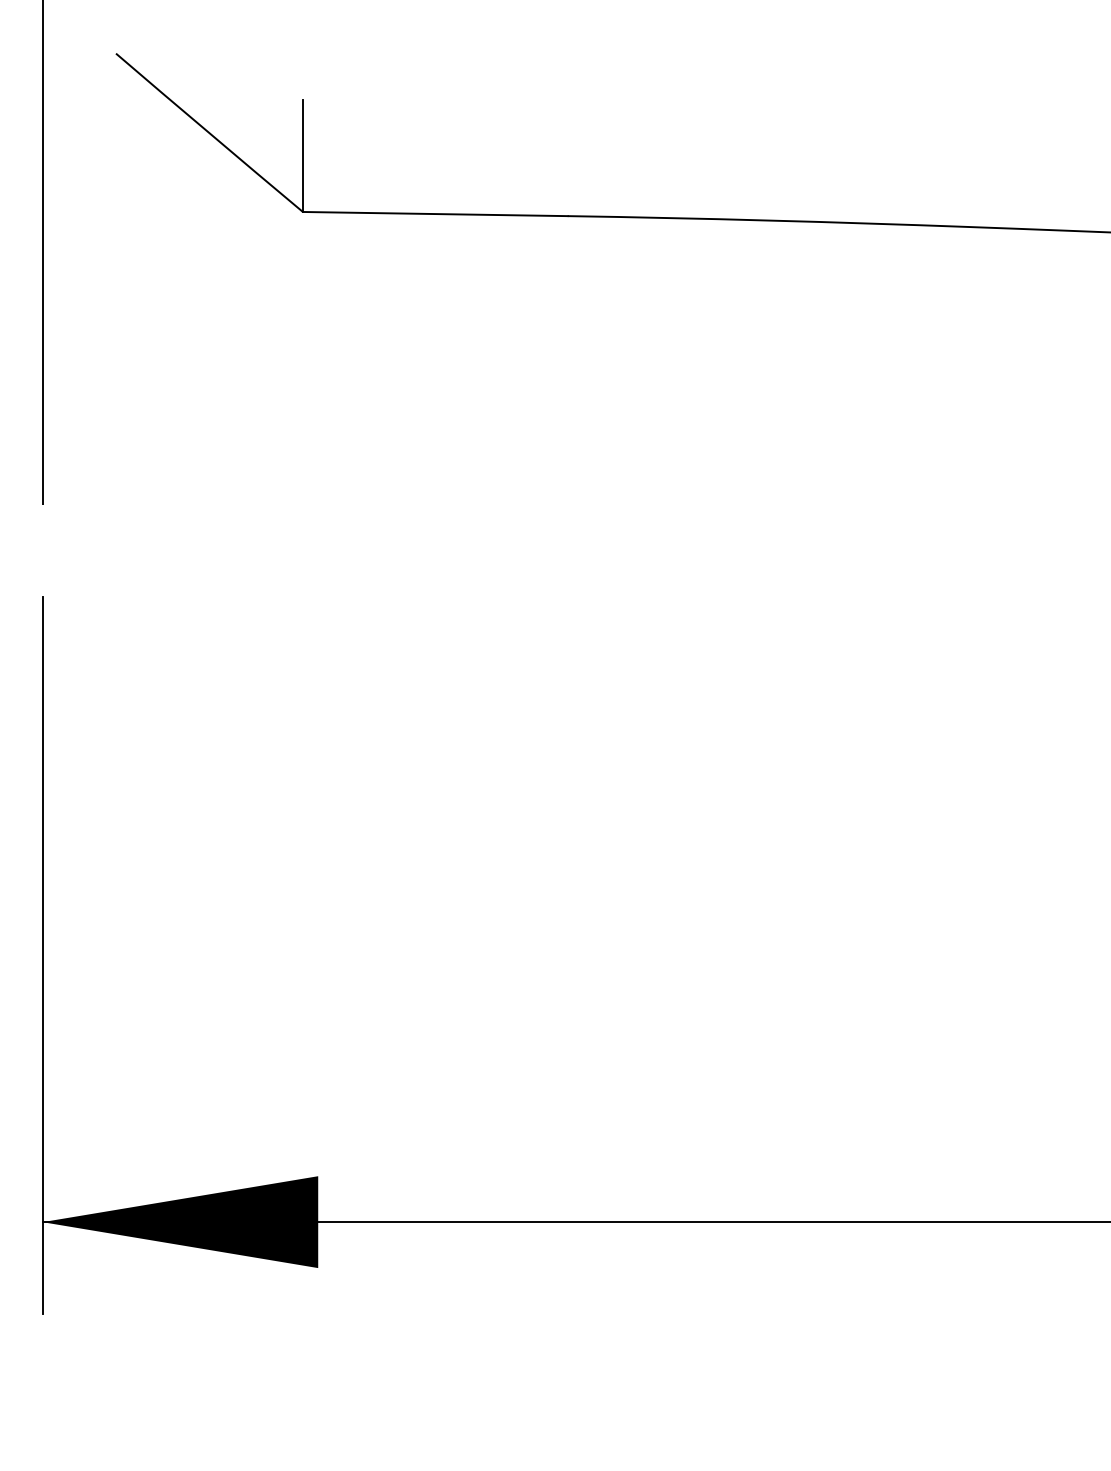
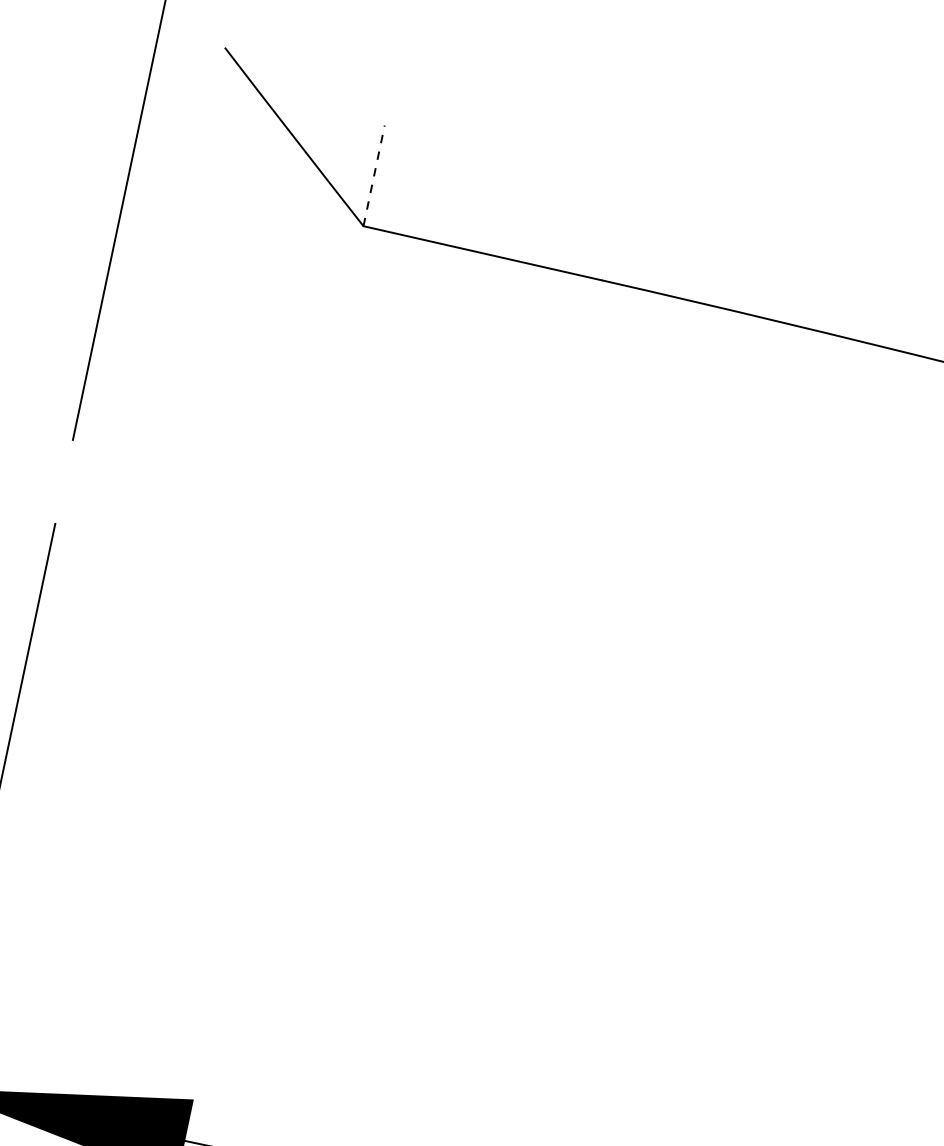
line: (302, 156) -> (373, 176), solid -> dashed

